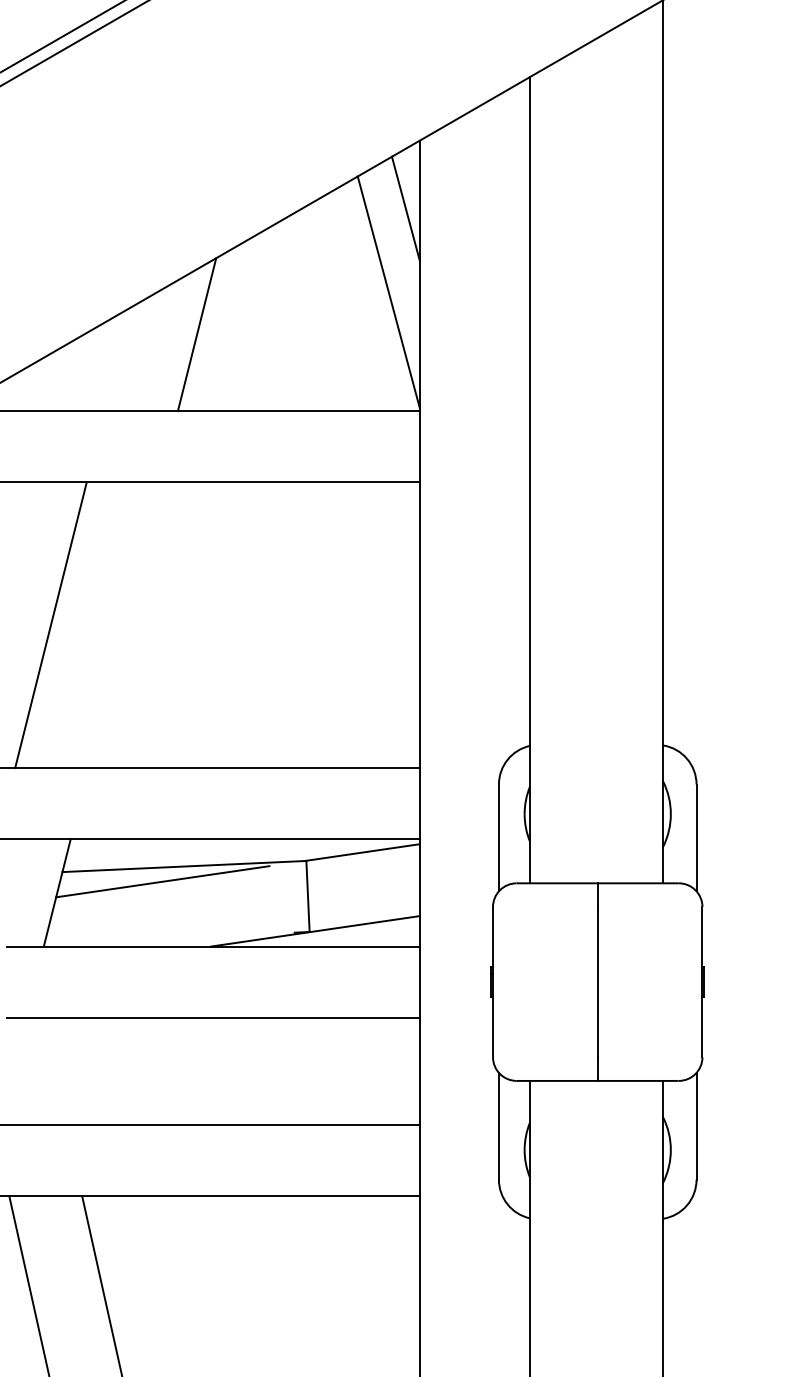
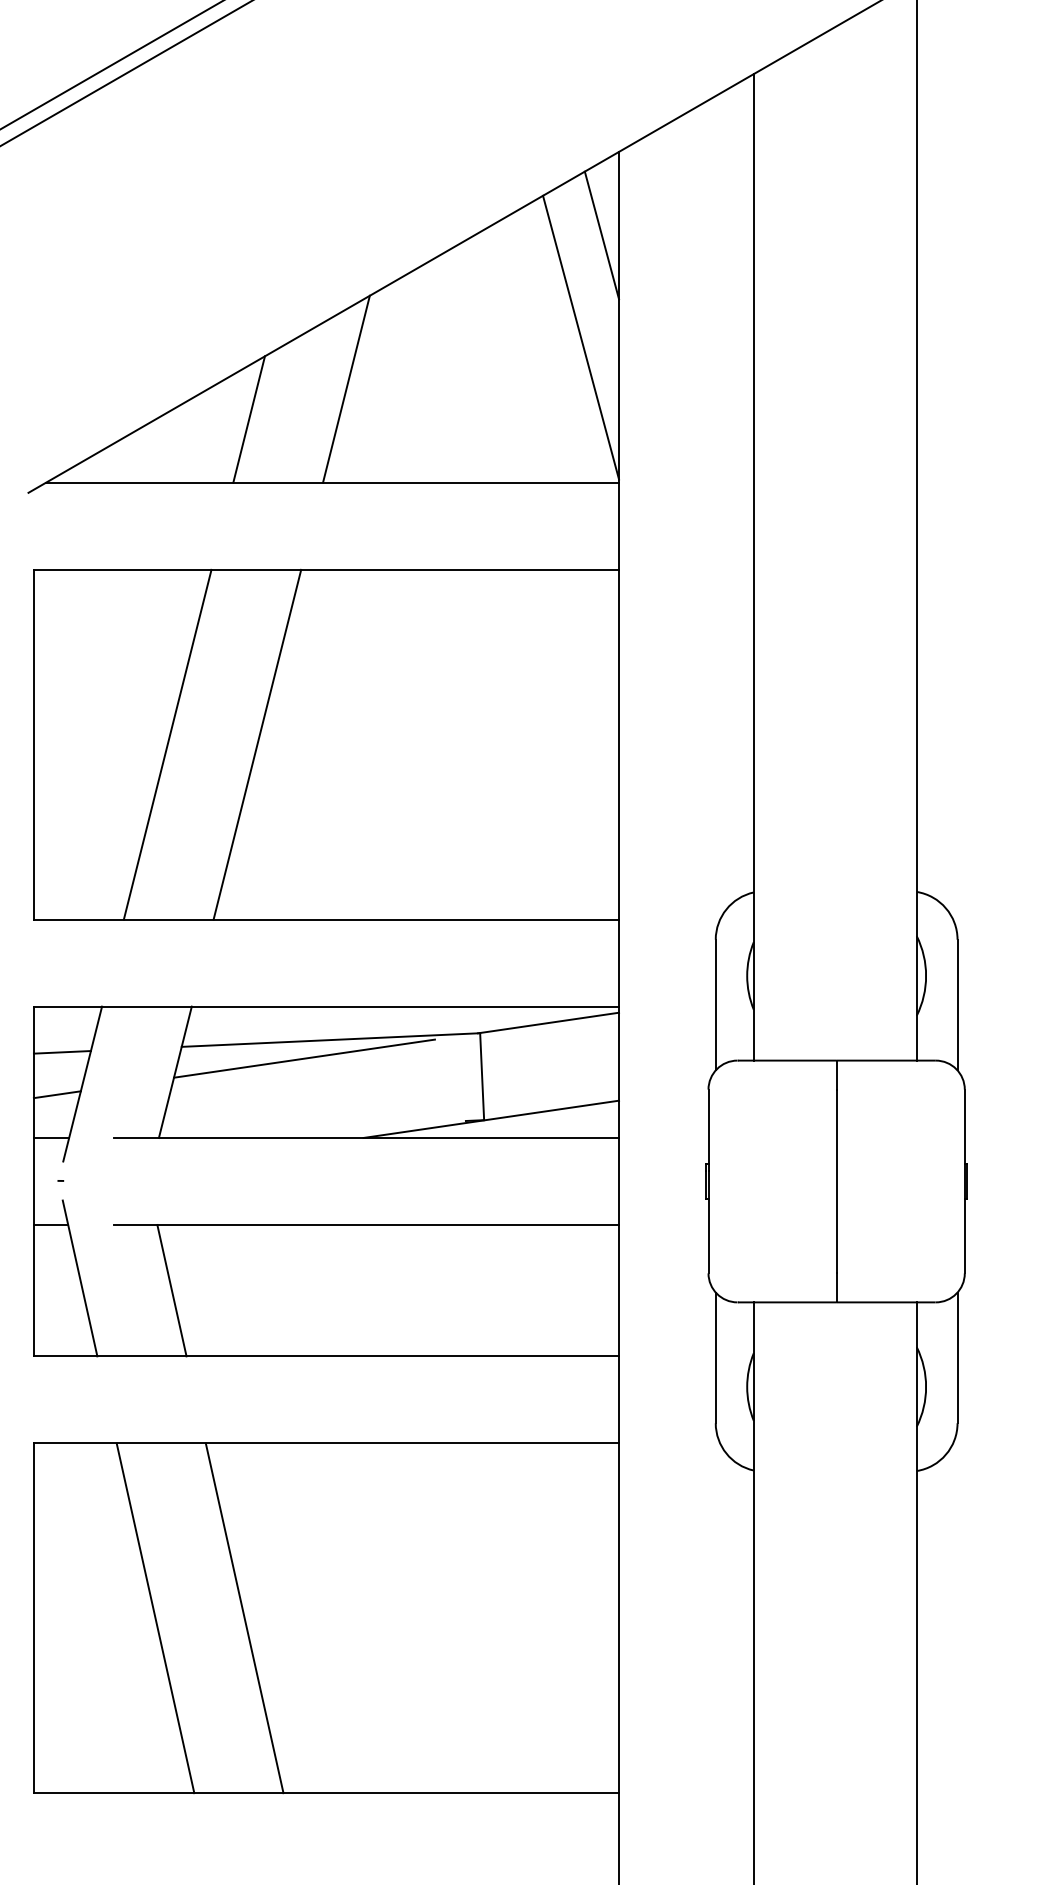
line: (117, 359) -> (248, 419), added
line: (124, 624) -> (257, 744), added
line: (54, 1071) -> (171, 1290), added

